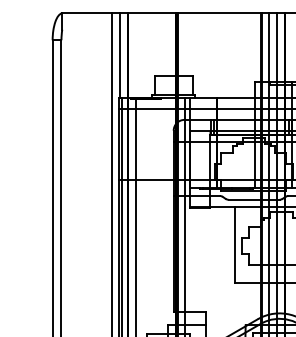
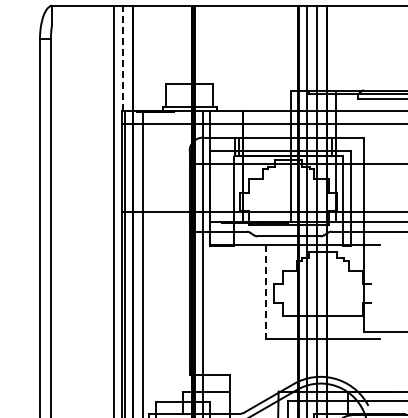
line: (120, 55) -> (123, 58), solid -> dashed
line: (235, 245) -> (265, 292), solid -> dashed

